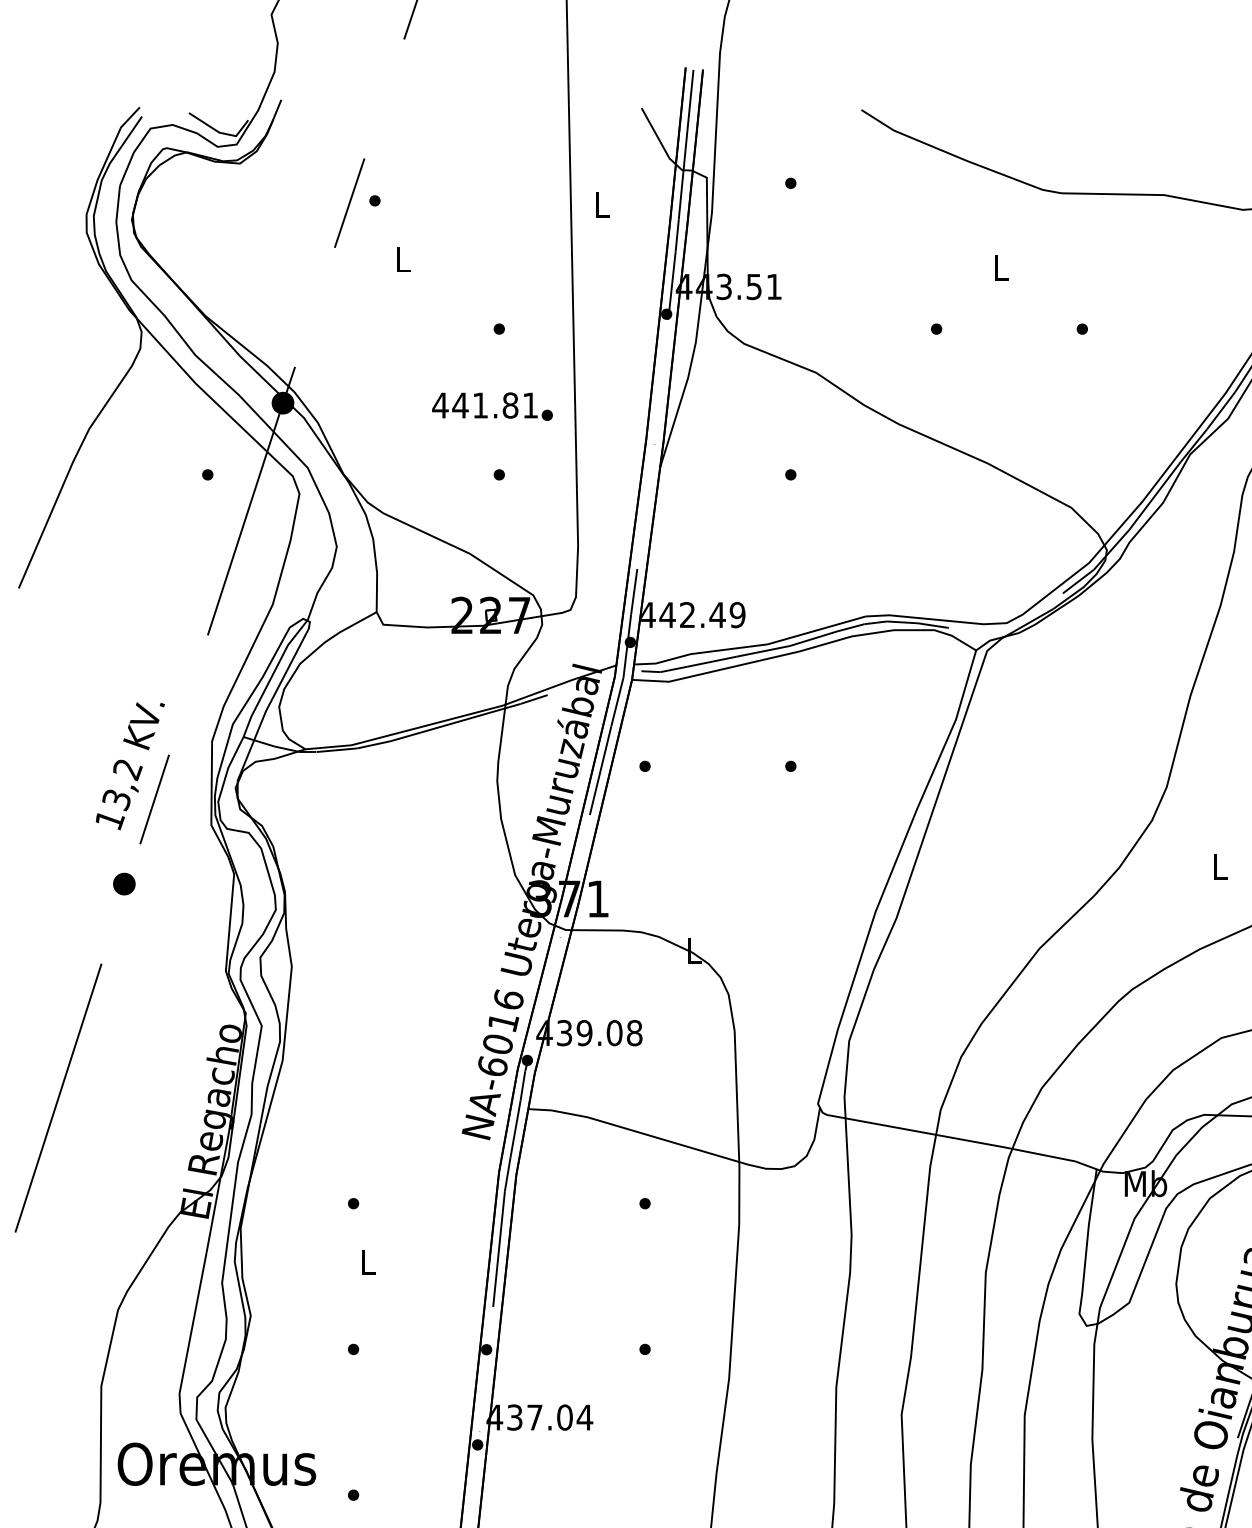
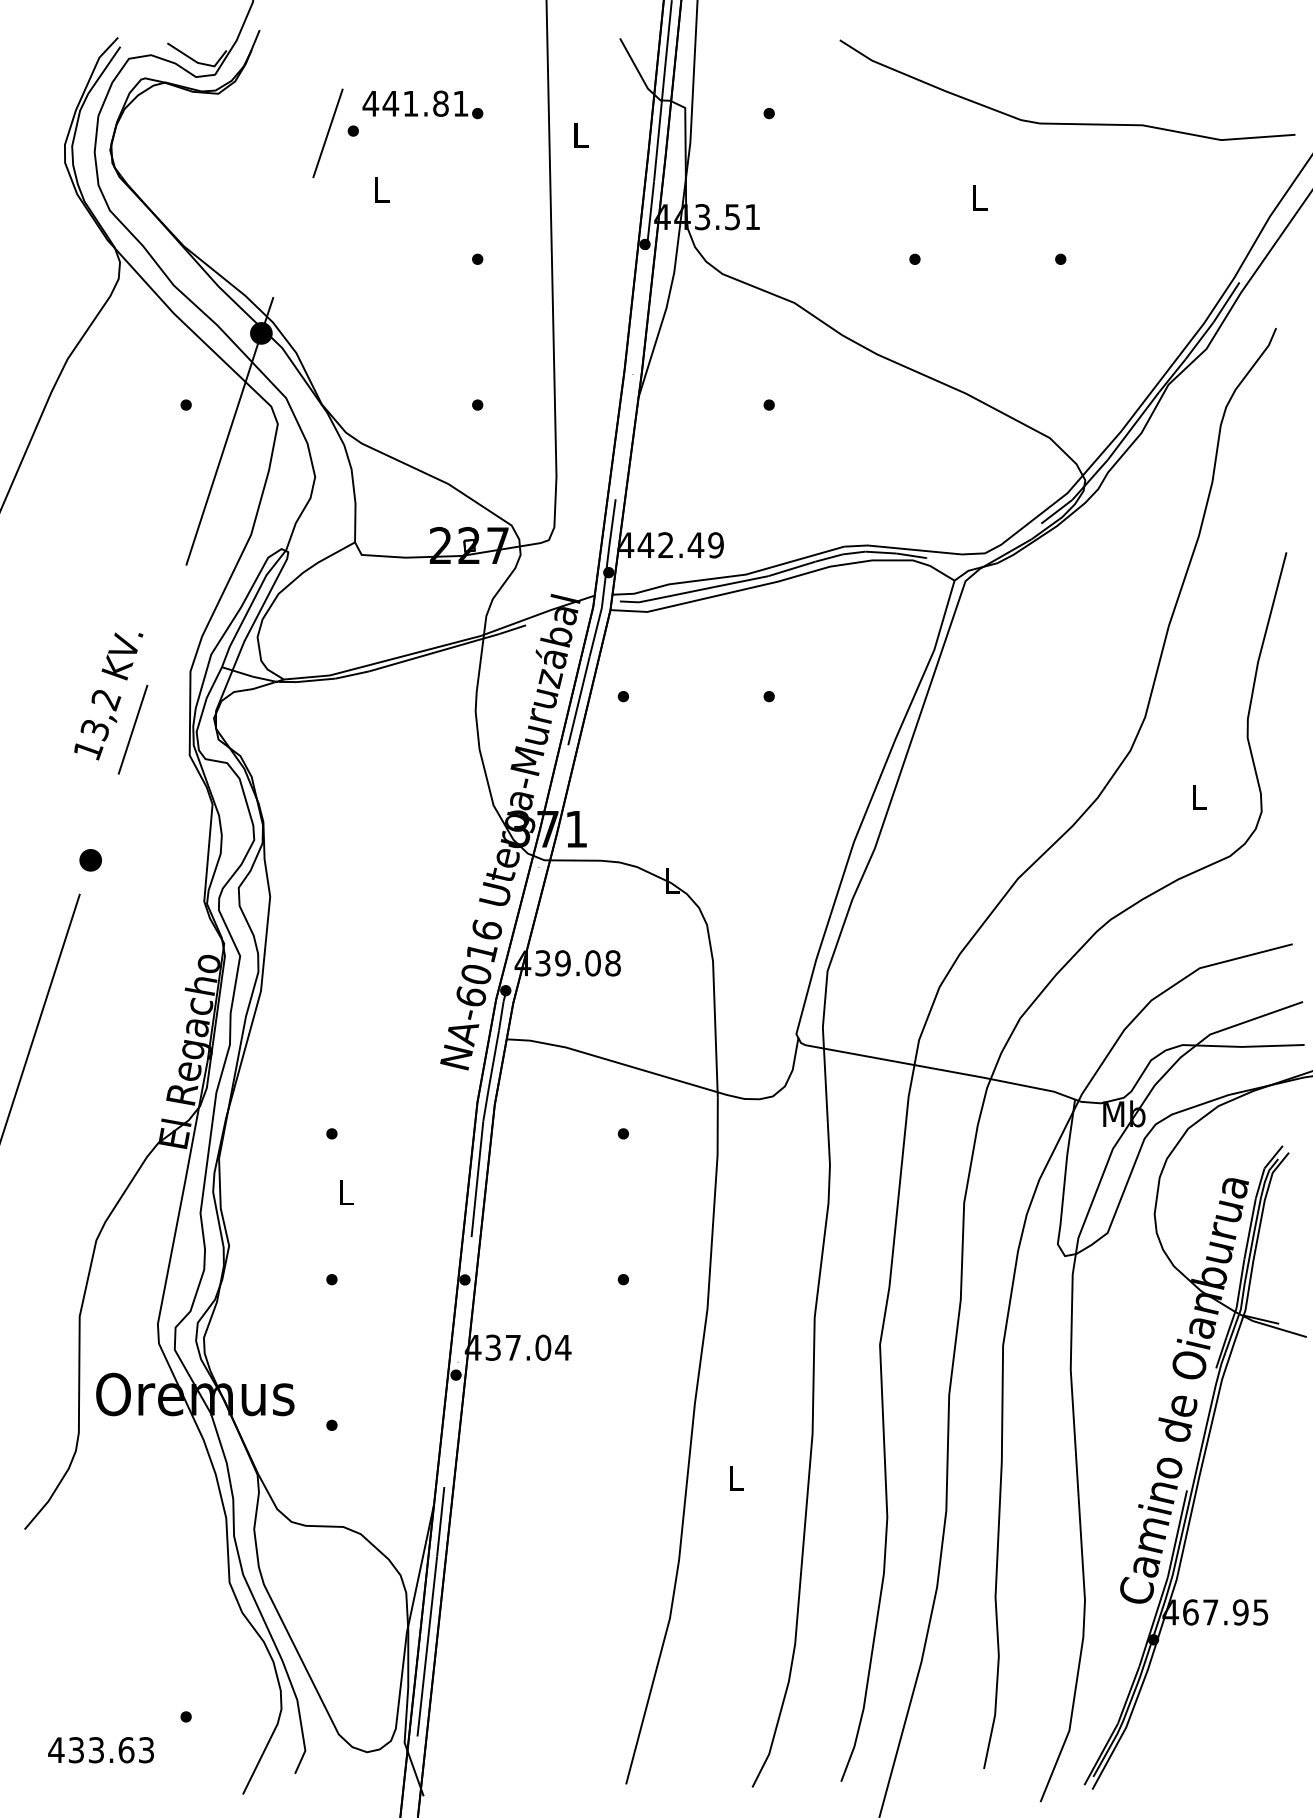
text: (492, 406) -> (422, 104), moved
part: (124, 884) -> (90, 860), moved

